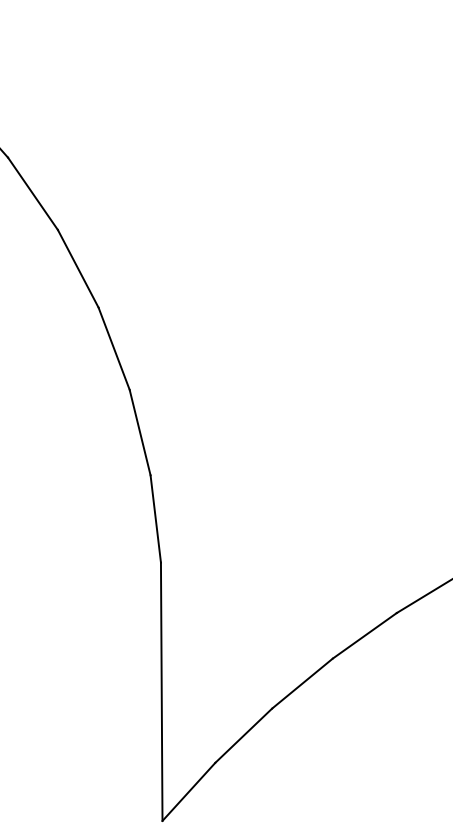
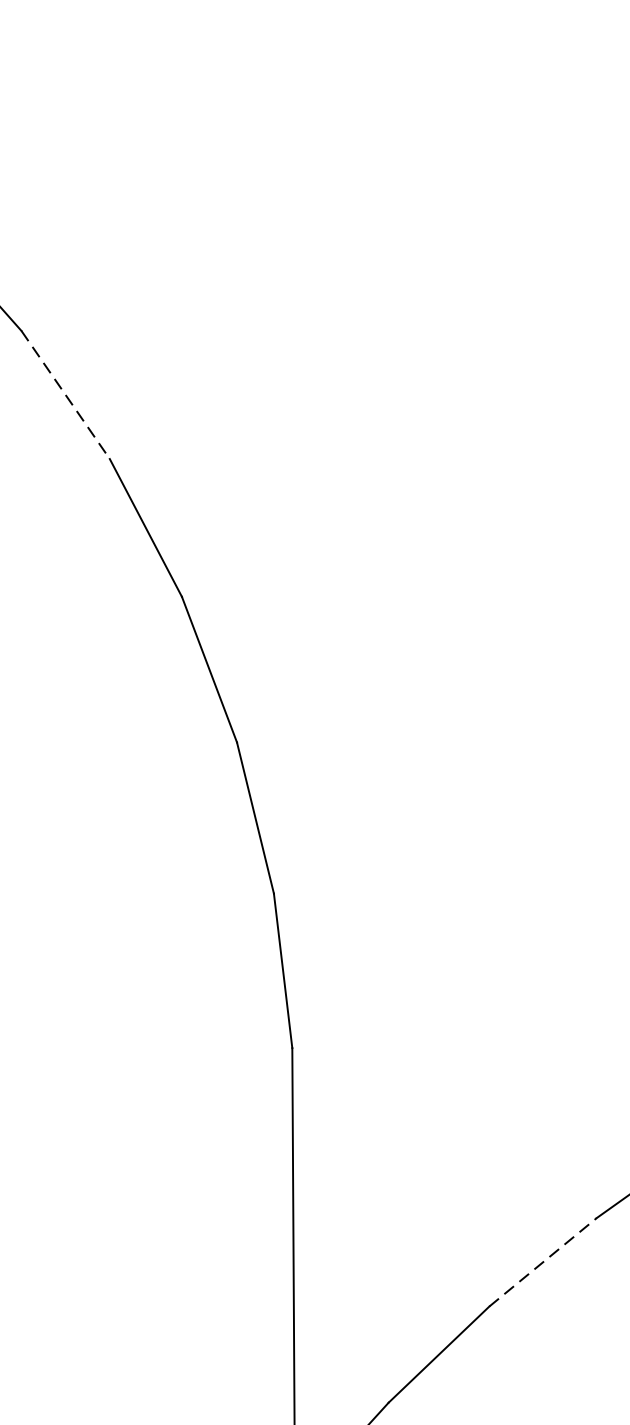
line: (32, 193) -> (64, 394), solid -> dashed
line: (302, 683) -> (542, 1262), solid -> dashed

